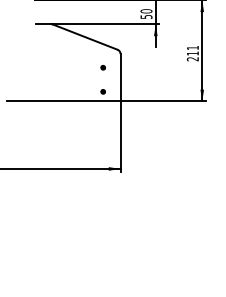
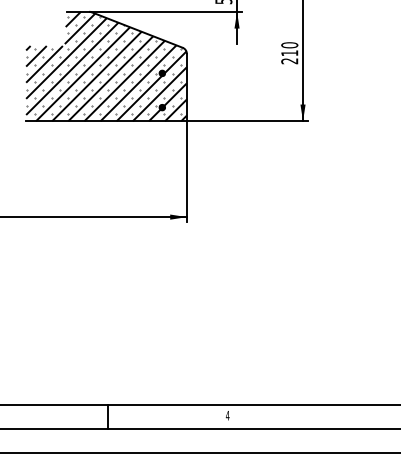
text: (192, 48) -> (289, 45), 211 -> 210
hatch: (63, 62) -> (106, 66), added

